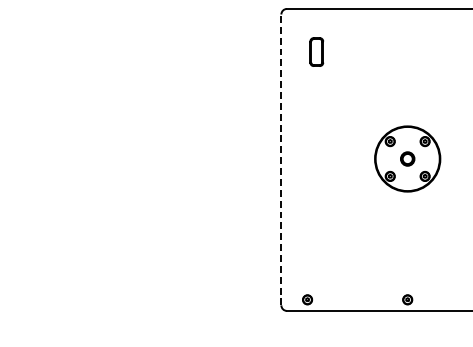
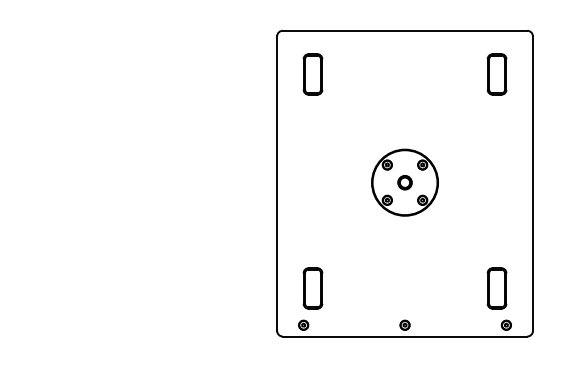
part: (316, 52) -> (312, 74), size x1.43
line: (281, 159) -> (277, 183), dashed -> solid
part: (316, 263) -> (312, 288), added

